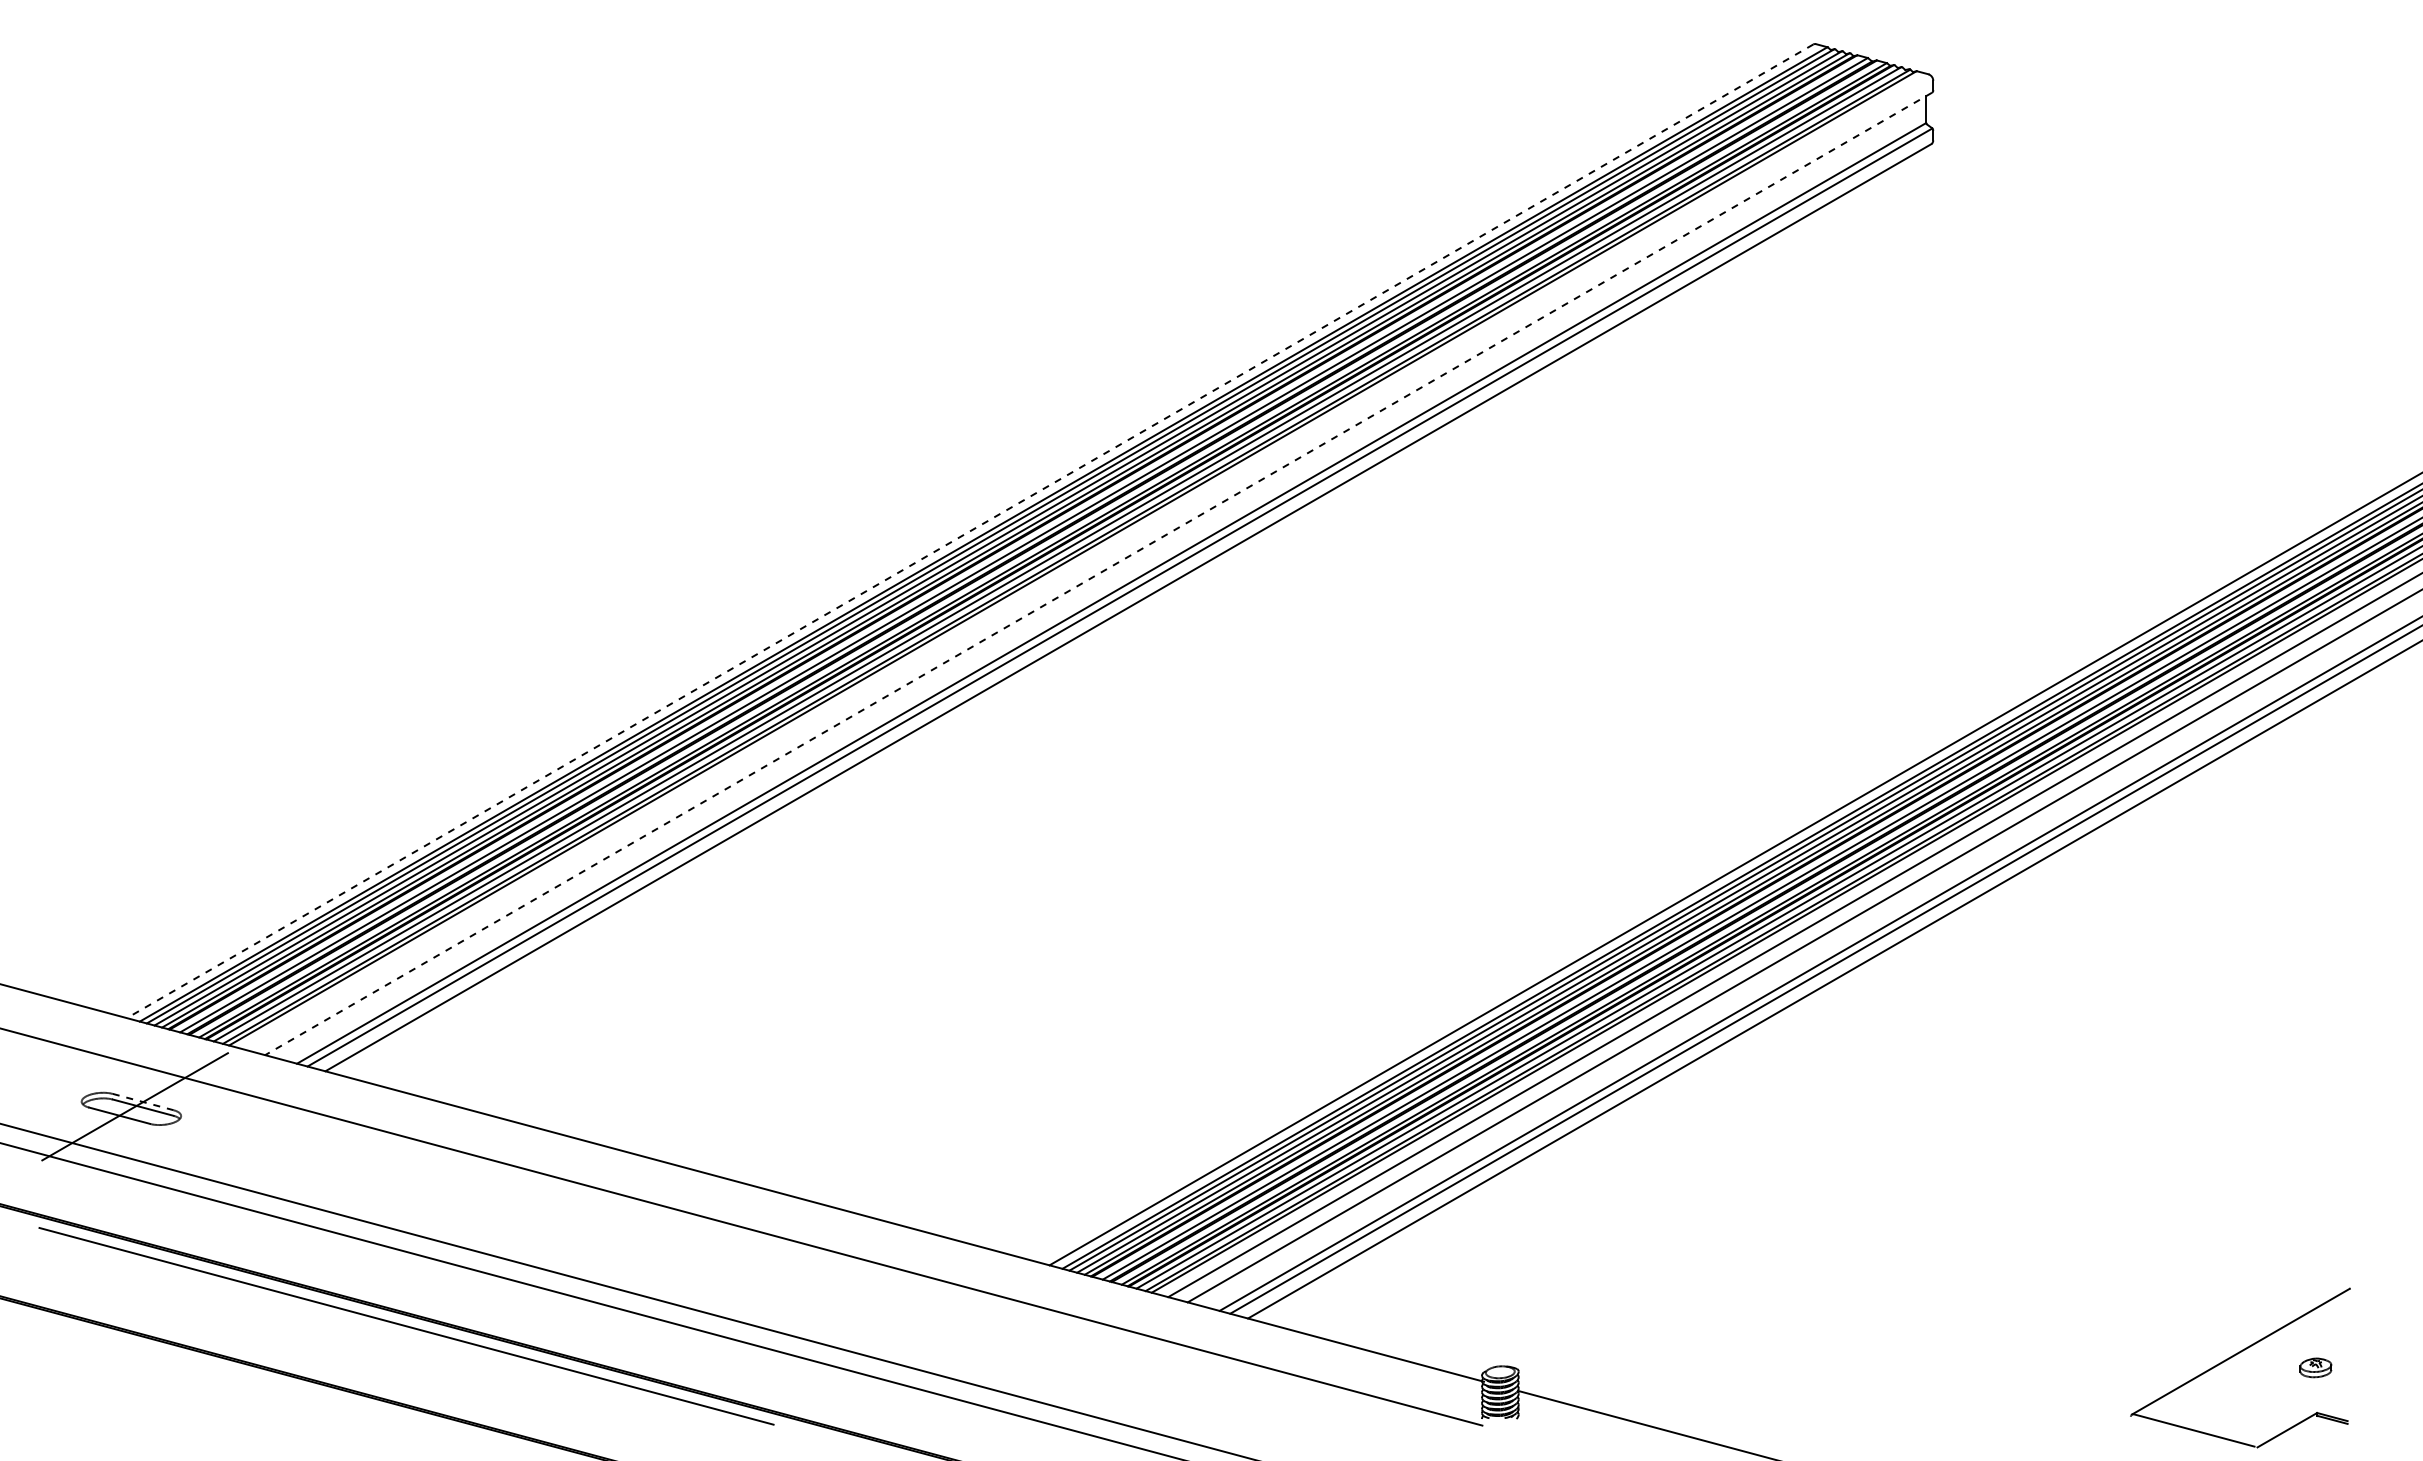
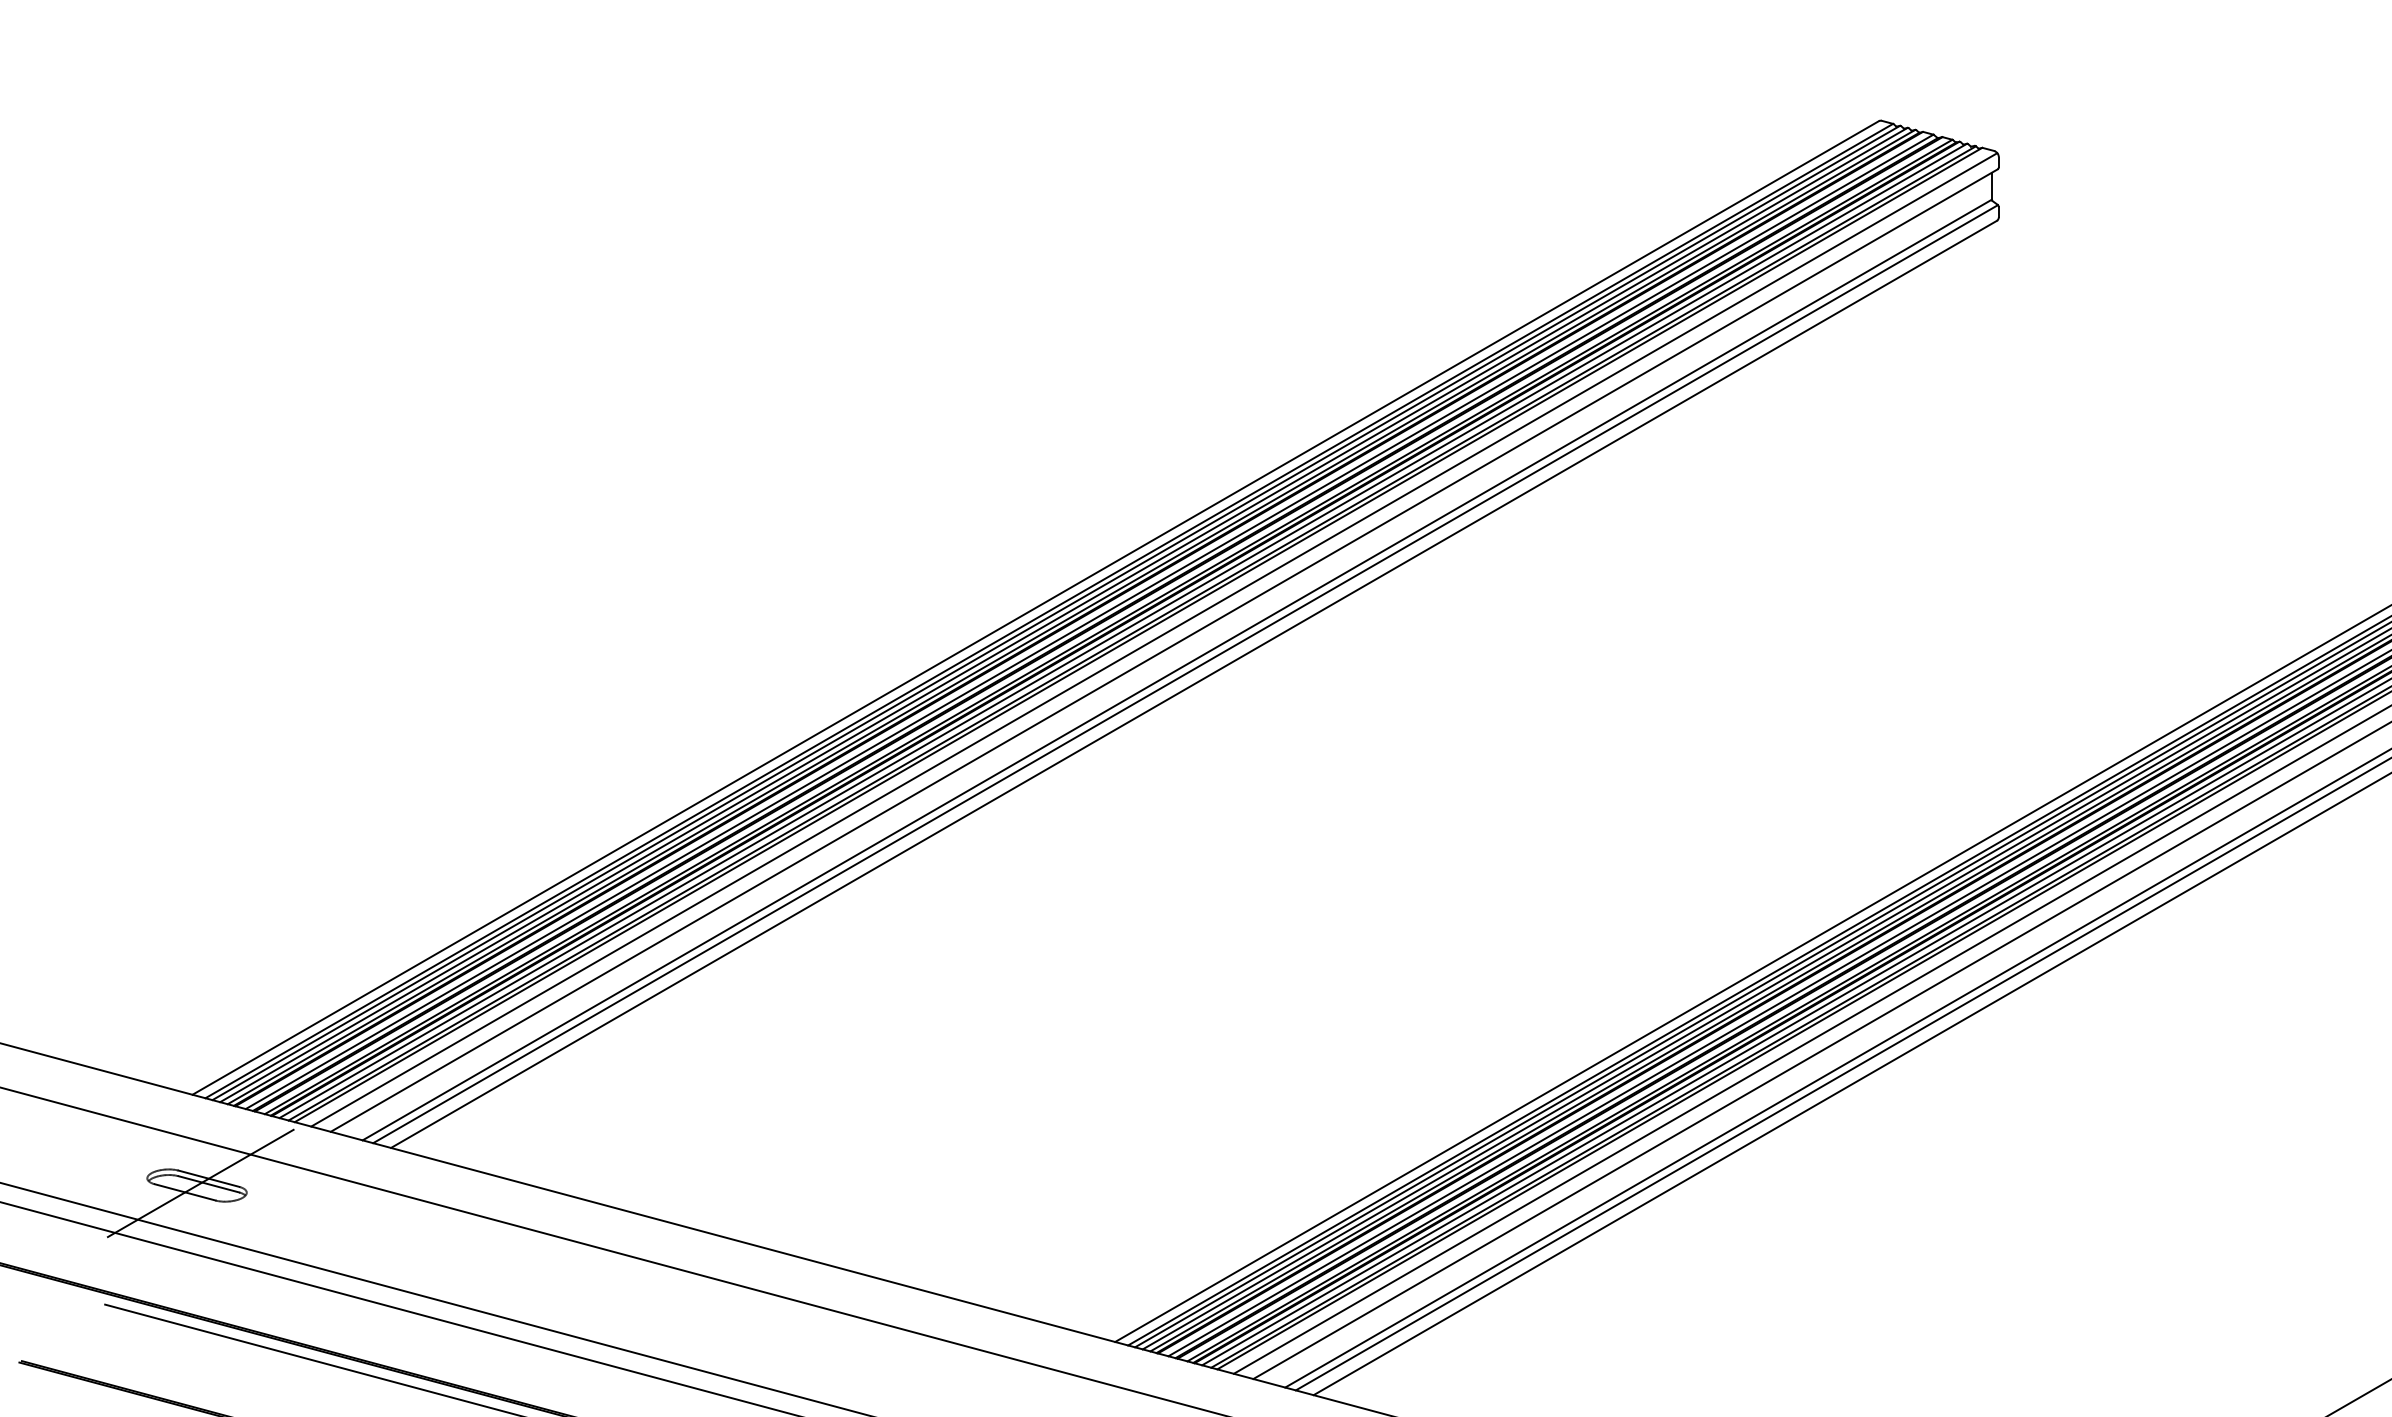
line: (970, 531) -> (1036, 608), dashed -> solid
line: (1088, 562) -> (1154, 639), added
line: (1098, 574) -> (1164, 651), dashed -> solid
line: (143, 1102) -> (209, 1179), dashed -> solid

